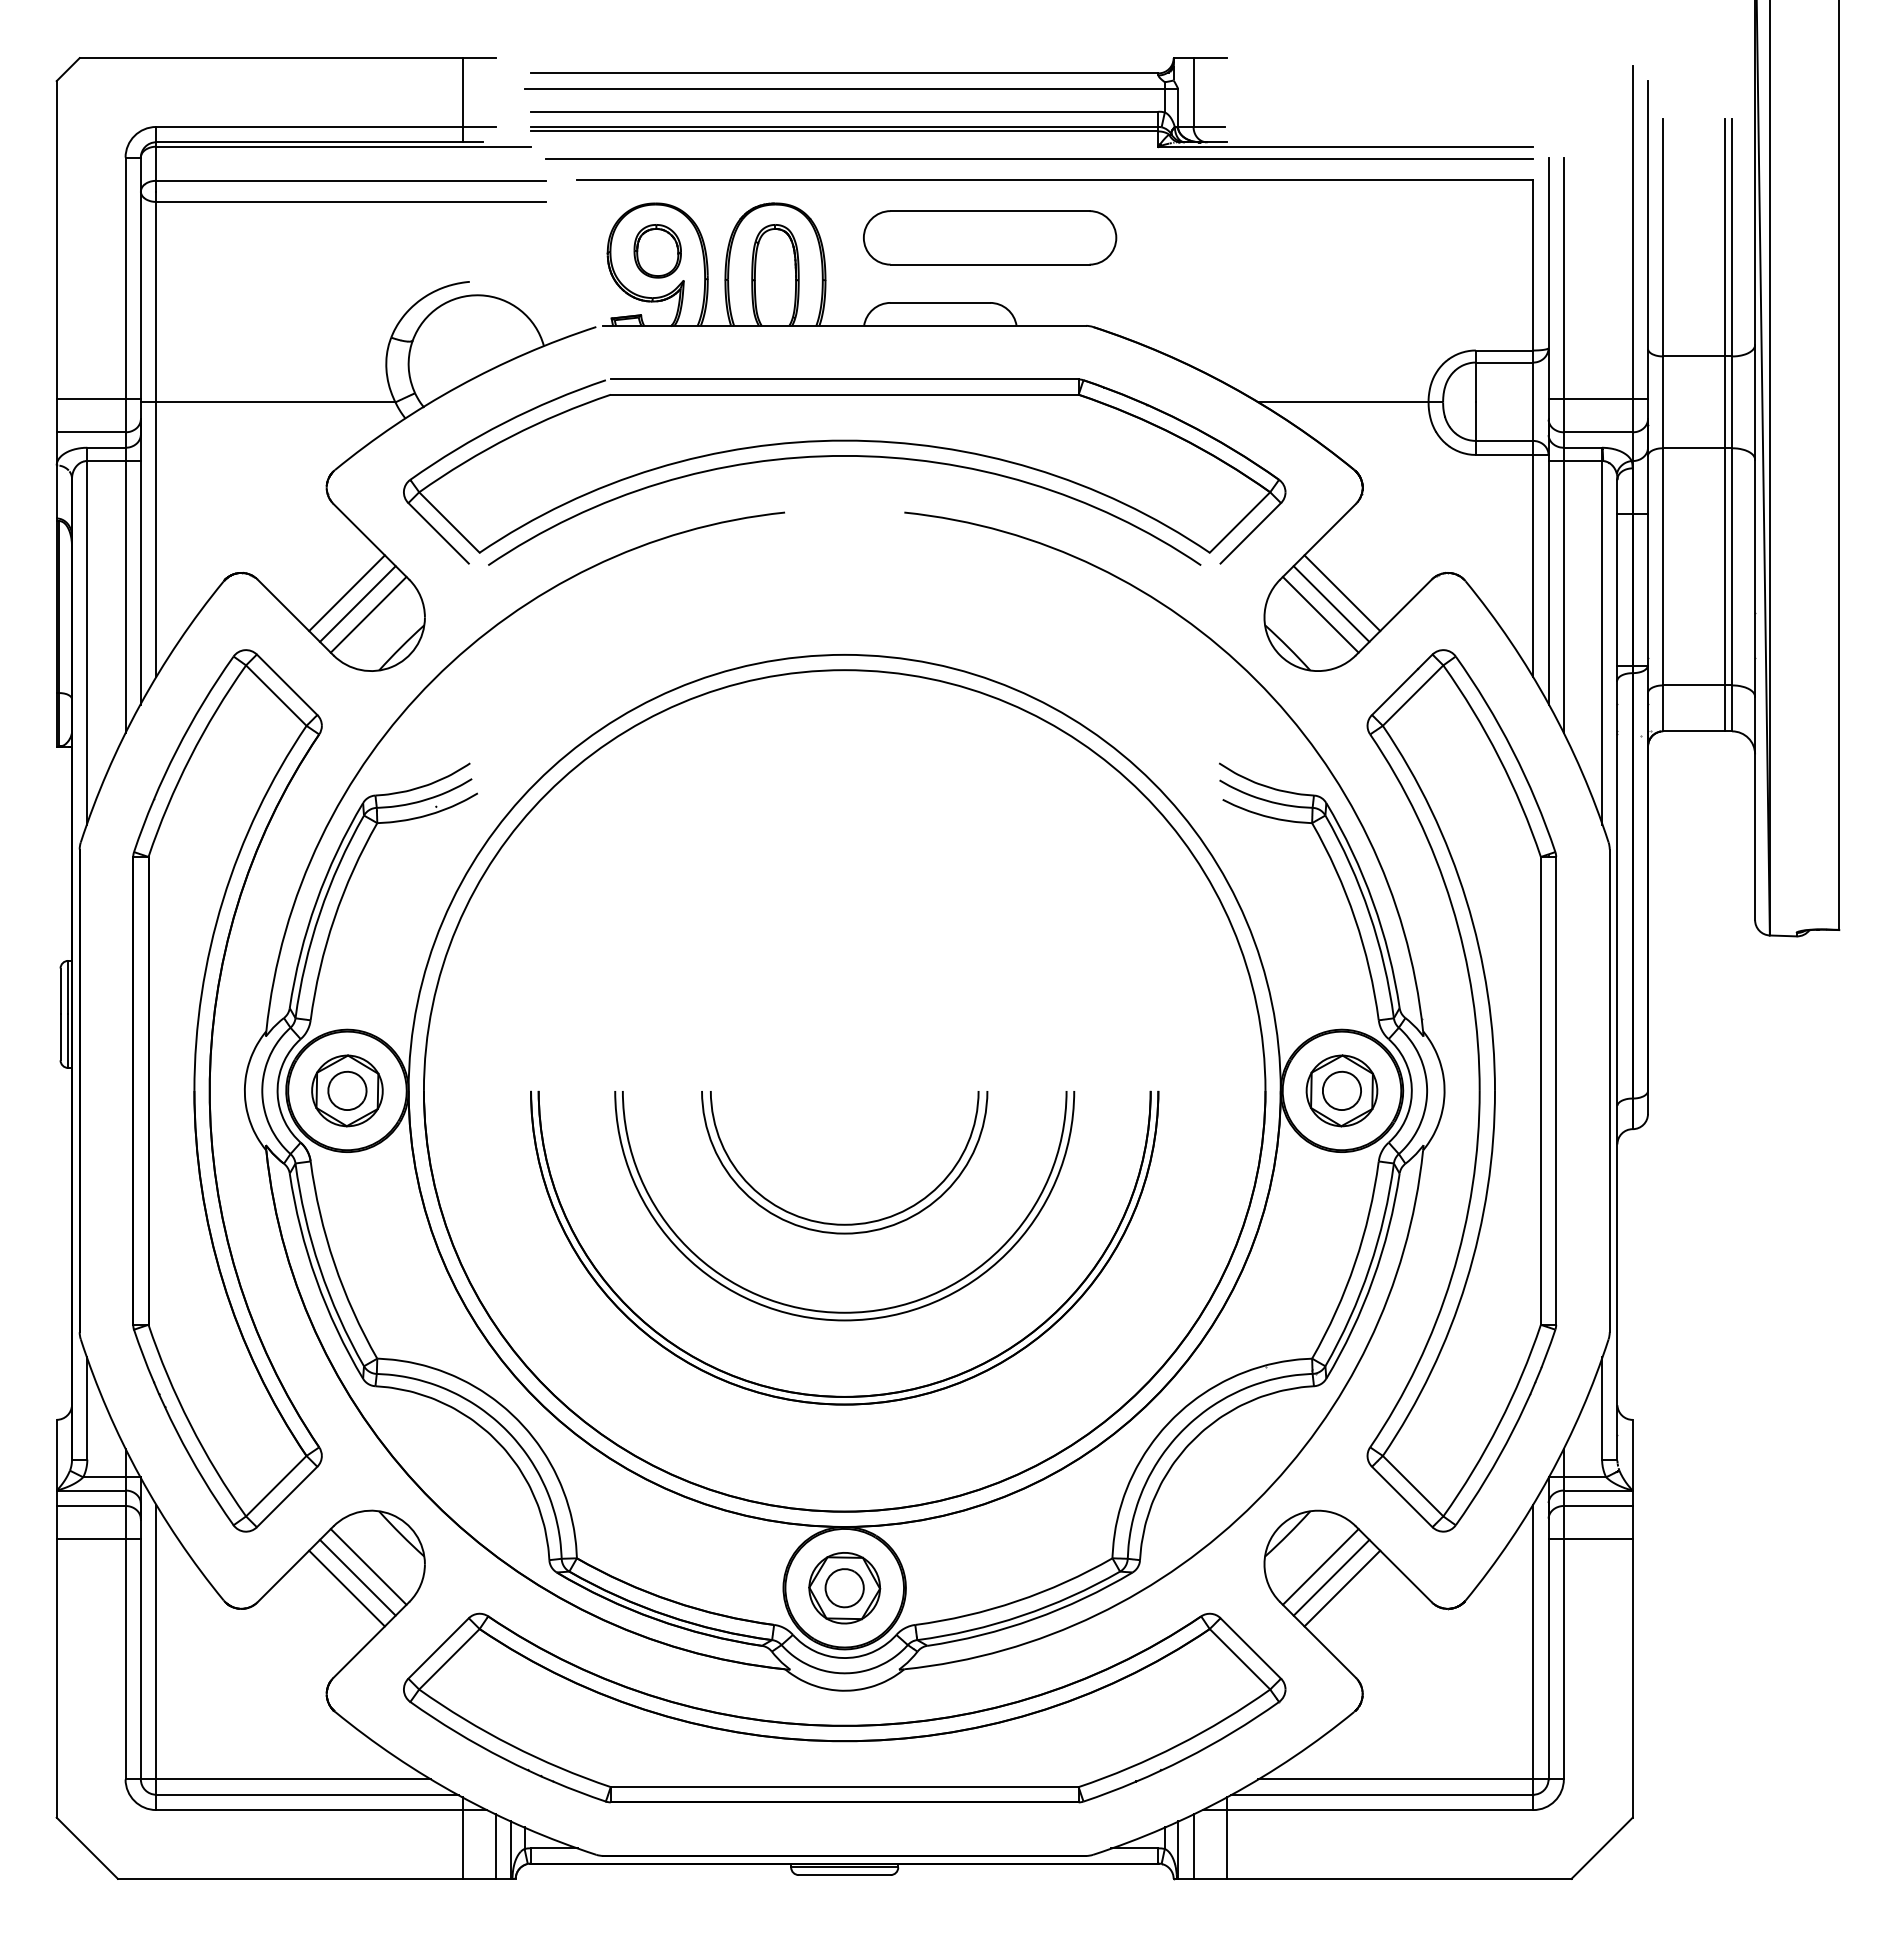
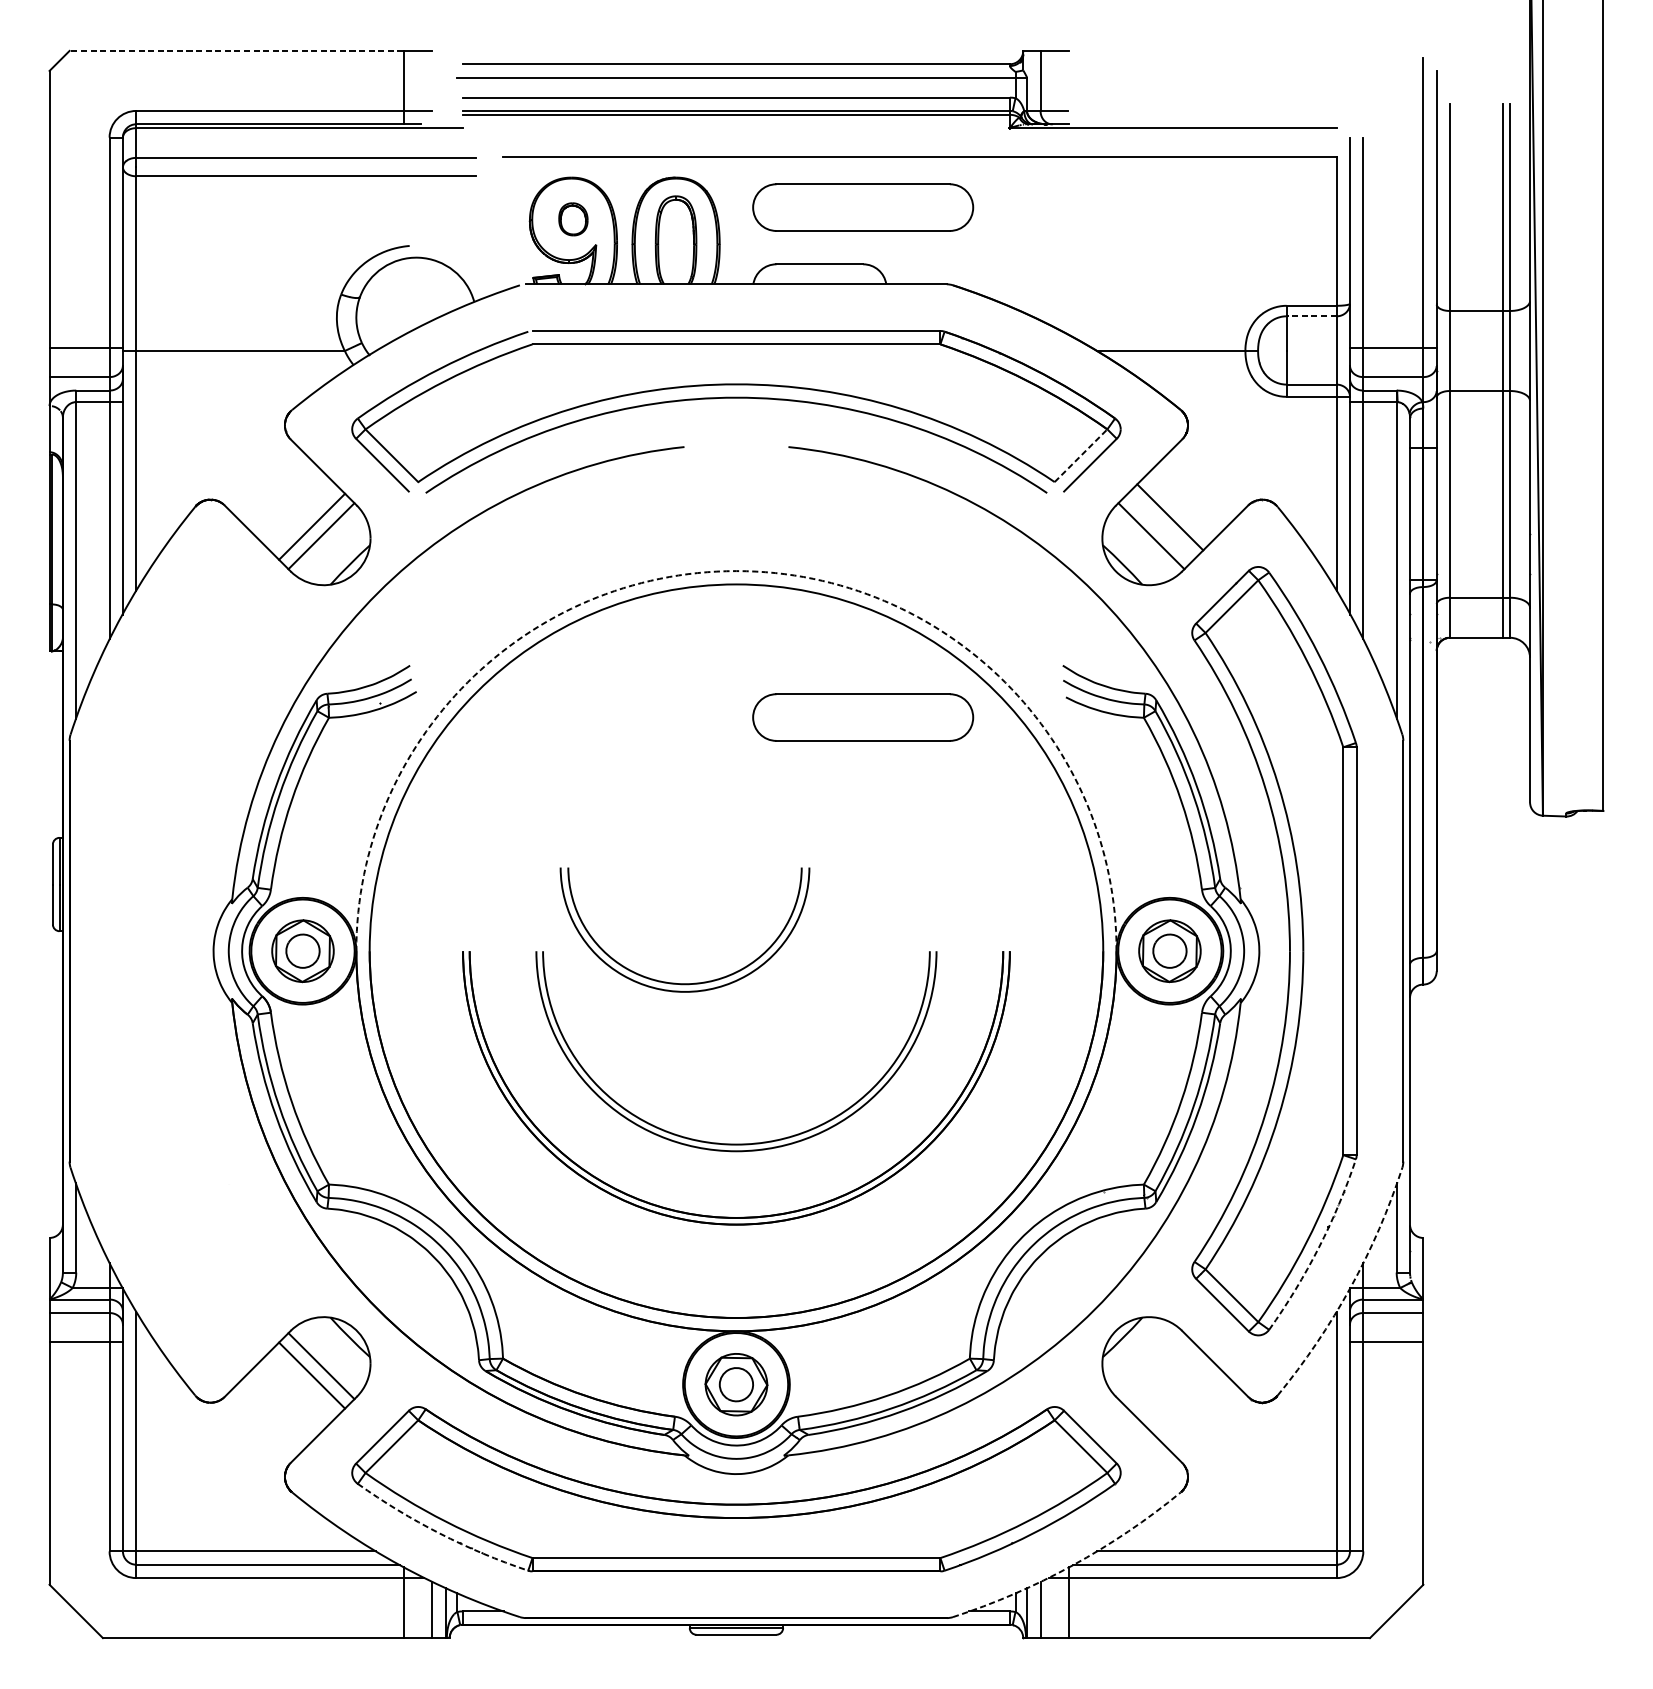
line: (271, 58) -> (236, 51), solid -> dashed
line: (1039, 159) -> (906, 139), removed
part: (657, 251) -> (573, 219), size x0.7
line: (1504, 362) -> (1311, 316), solid -> dashed
line: (1240, 522) -> (1081, 455), solid -> dashed
line: (346, 593) -> (302, 517), removed
line: (1331, 603) -> (1160, 526), removed
arc: (844, 654) -> (736, 570), solid -> dashed
part: (990, 822) -> (863, 717), added
part: (210, 1090) -> (183, 950), removed
part: (844, 1223) -> (684, 983), moved
arc: (1512, 1431) -> (1318, 1248), solid -> dashed
arc: (1549, 1476) -> (1350, 1287), solid -> dashed
line: (1320, 1566) -> (1151, 1365), removed
line: (1331, 1577) -> (1160, 1375), removed
line: (346, 1588) -> (302, 1384), removed
line: (1342, 1588) -> (1170, 1384), removed
arc: (504, 1758) -> (439, 1533), solid -> dashed
arc: (1230, 1795) -> (1072, 1565), solid -> dashed

